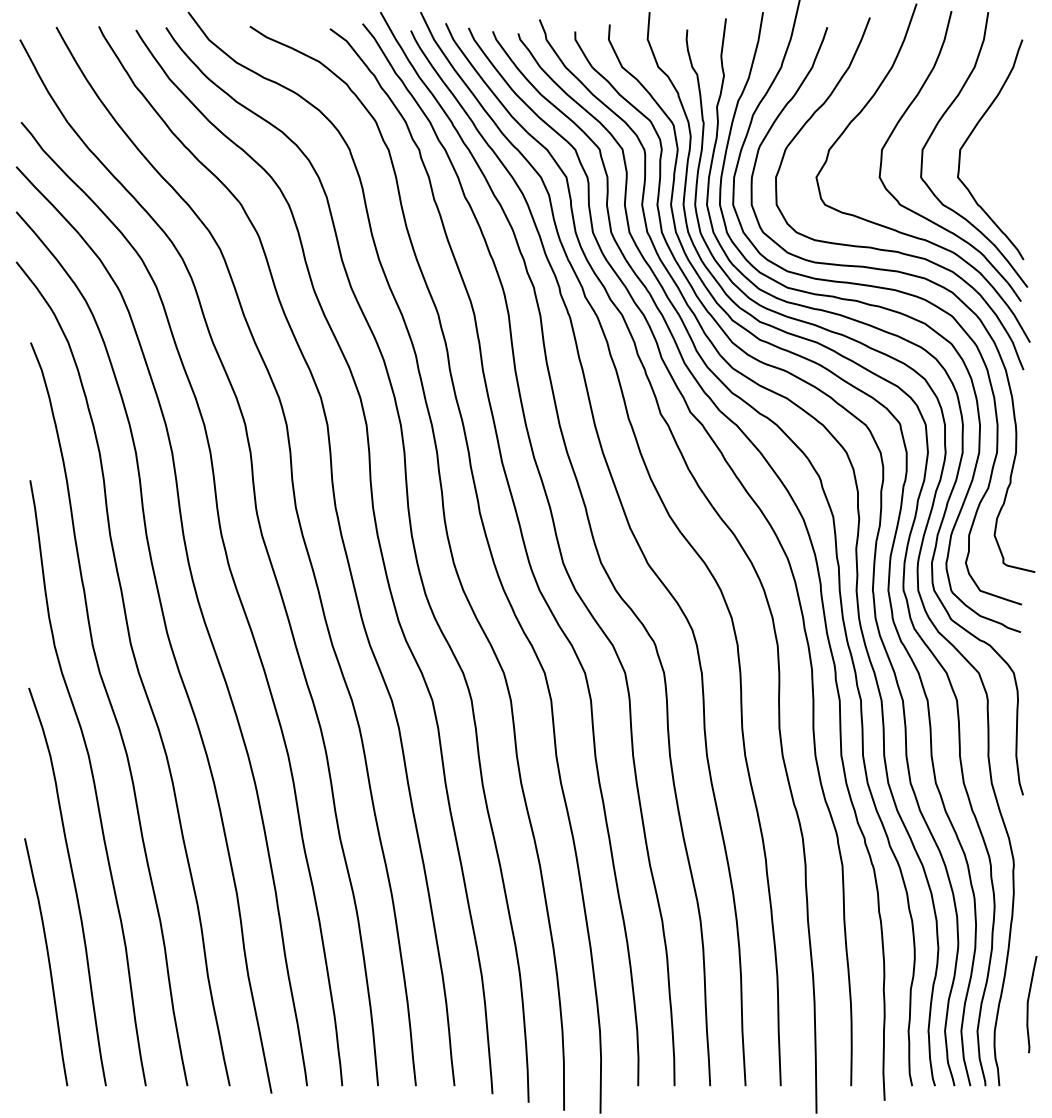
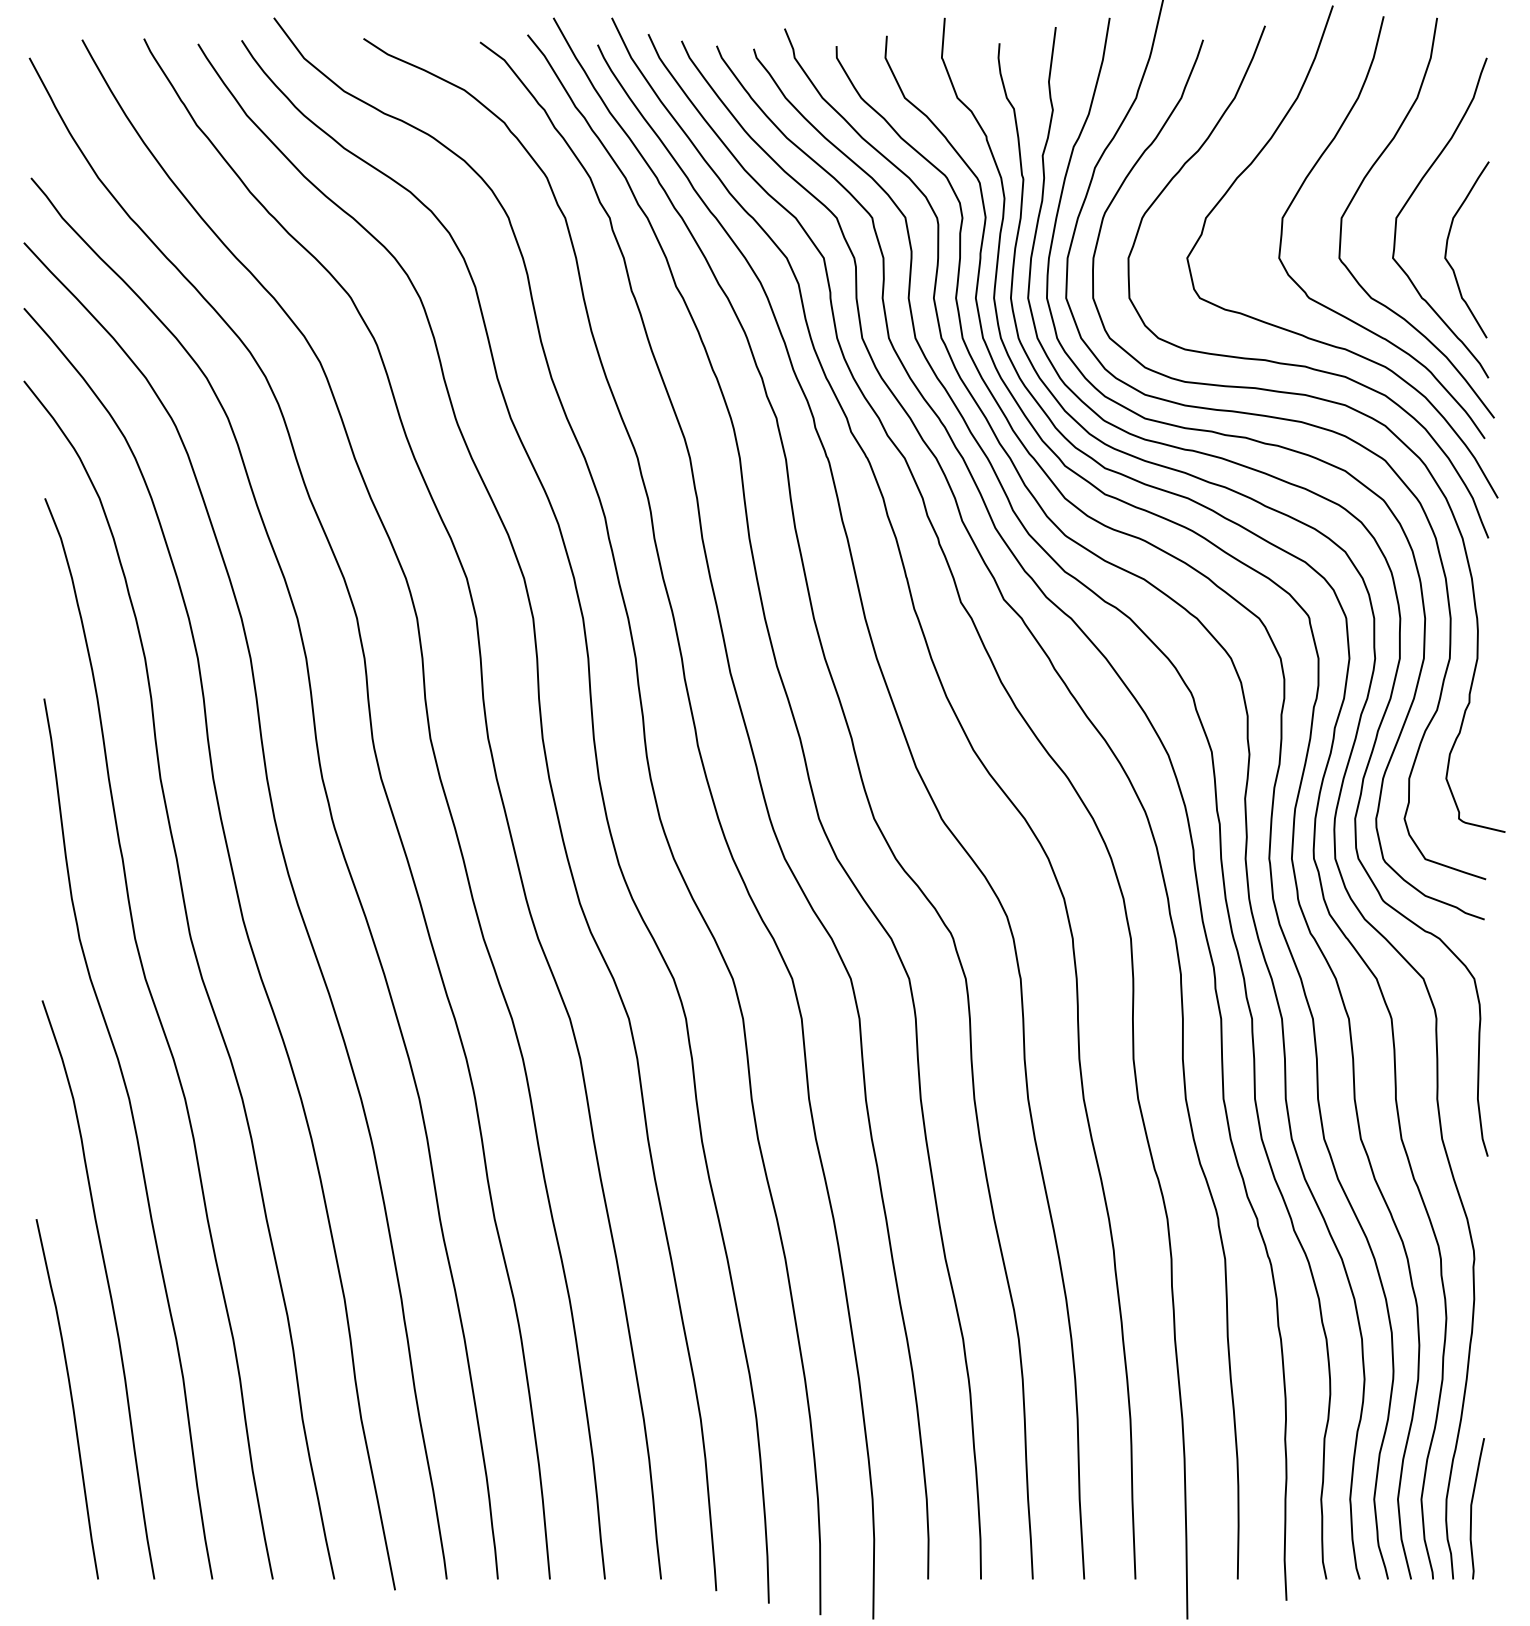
curve: (995, 171) -> (1447, 249), added
curve: (1028, 1004) -> (1472, 1508), moved

